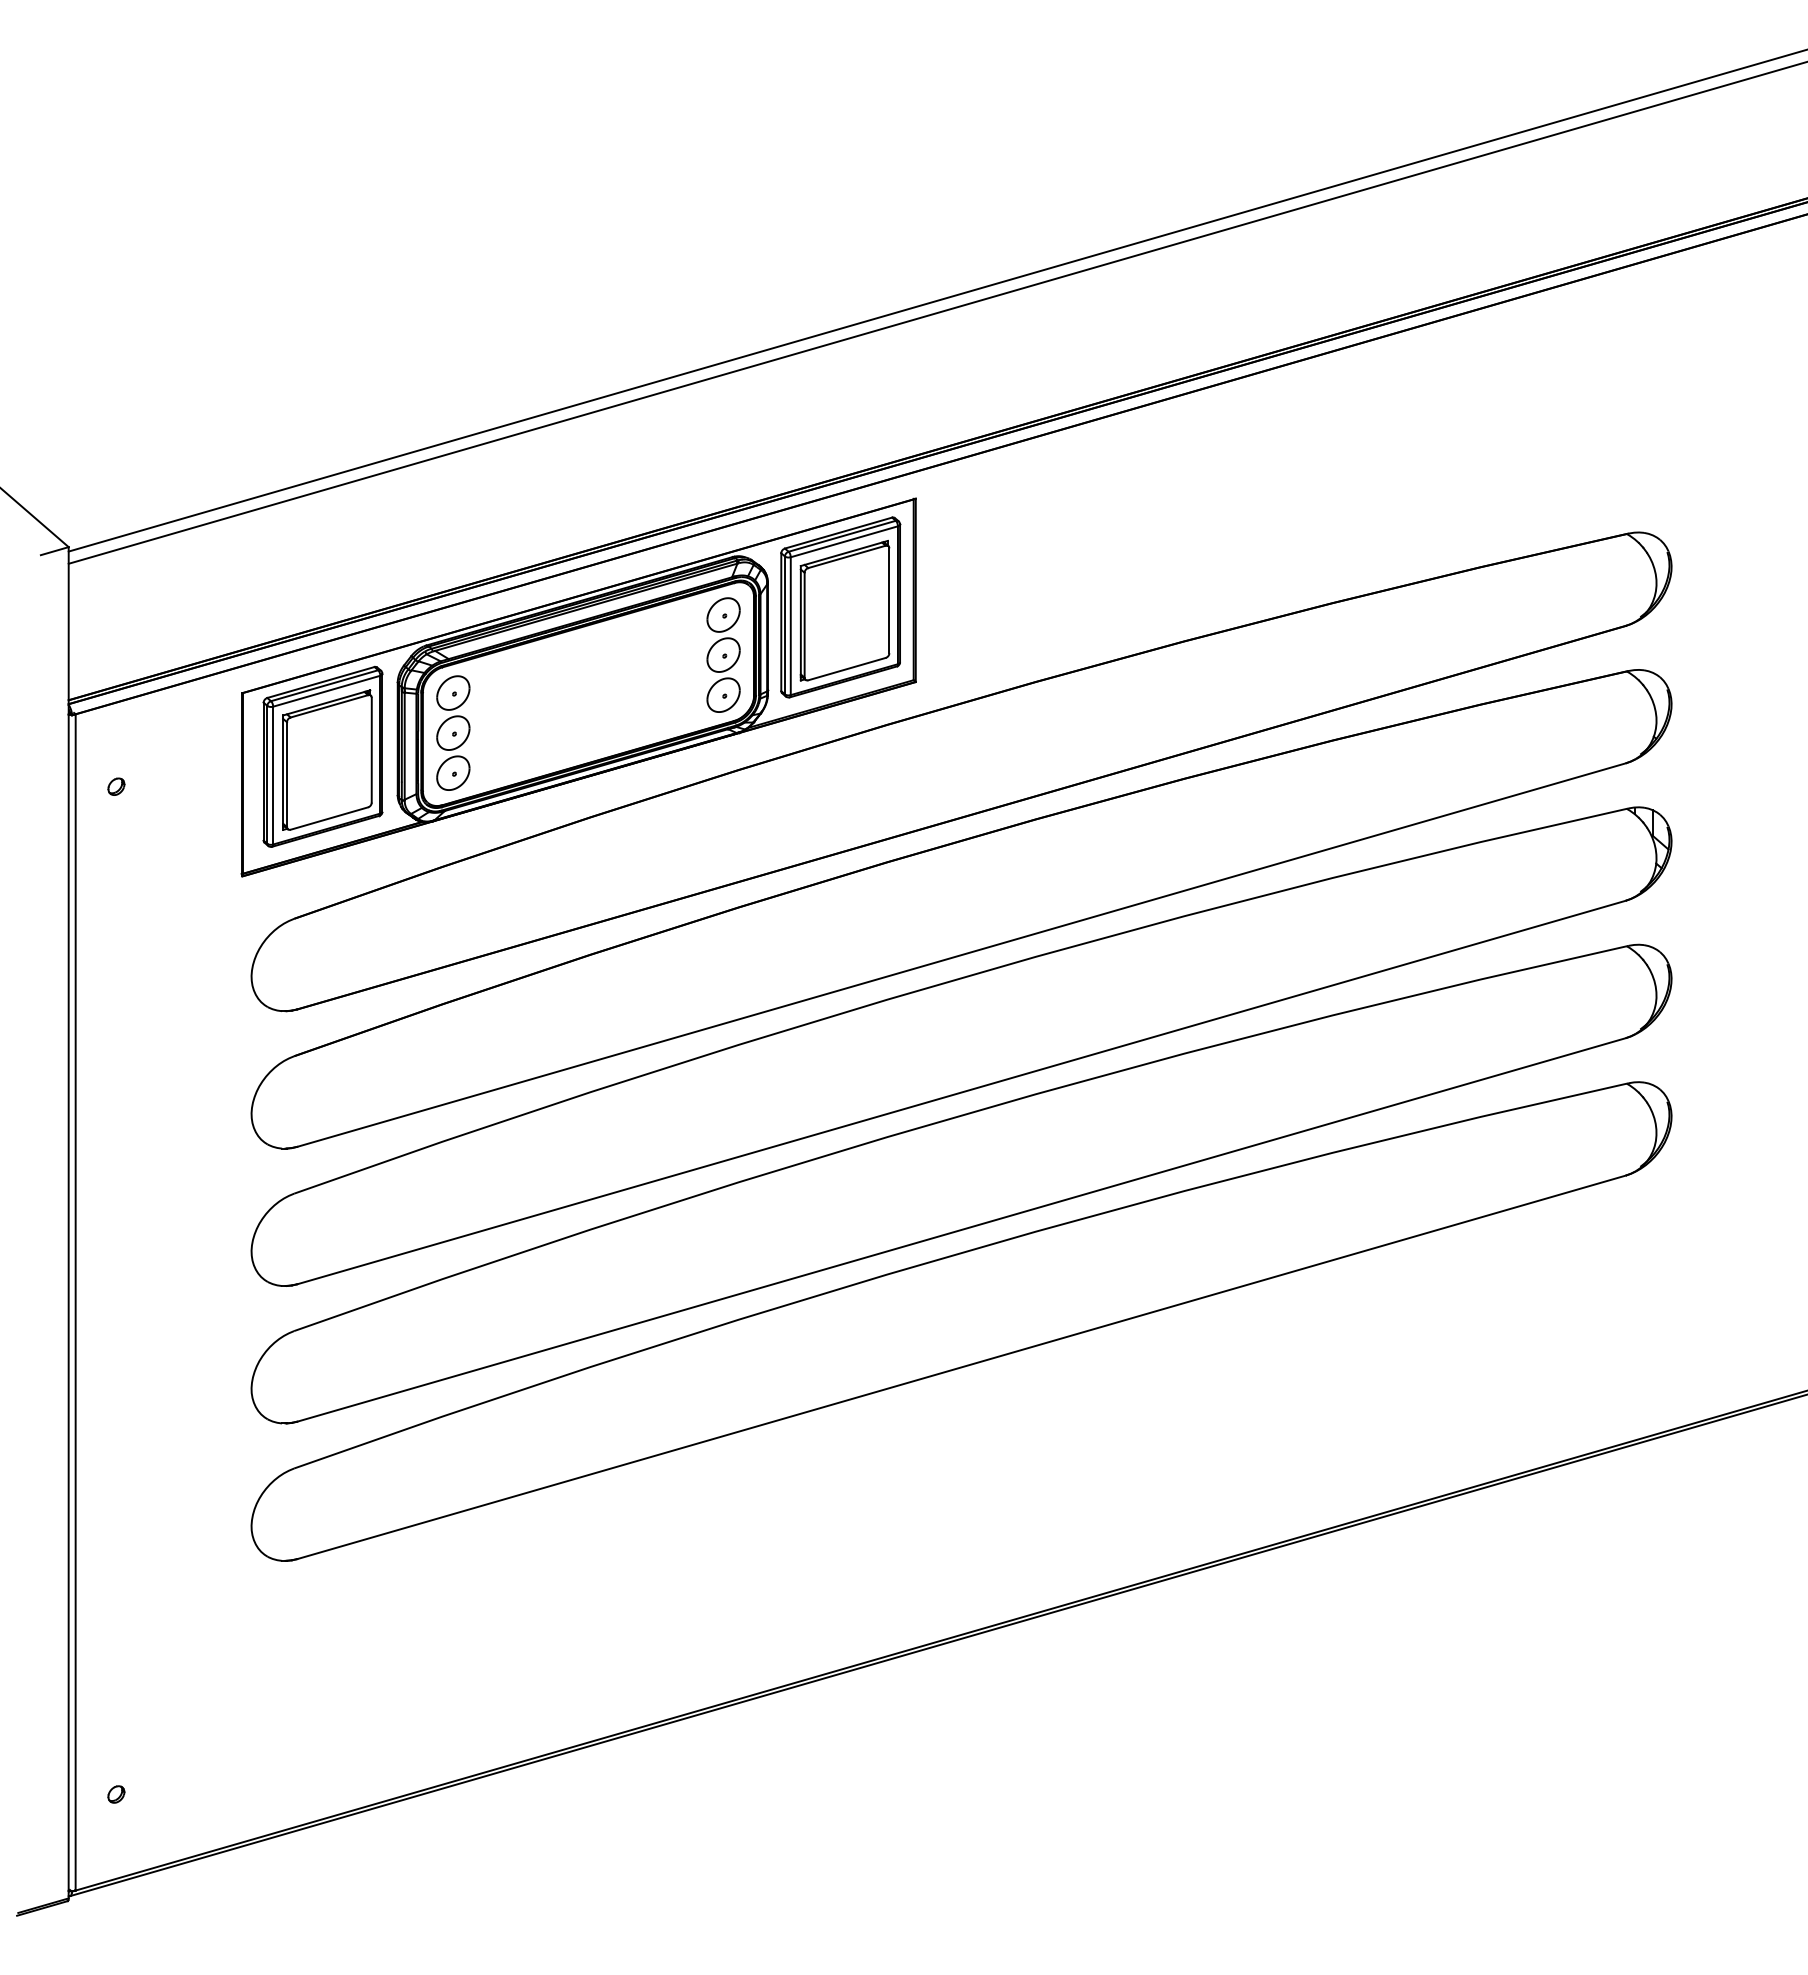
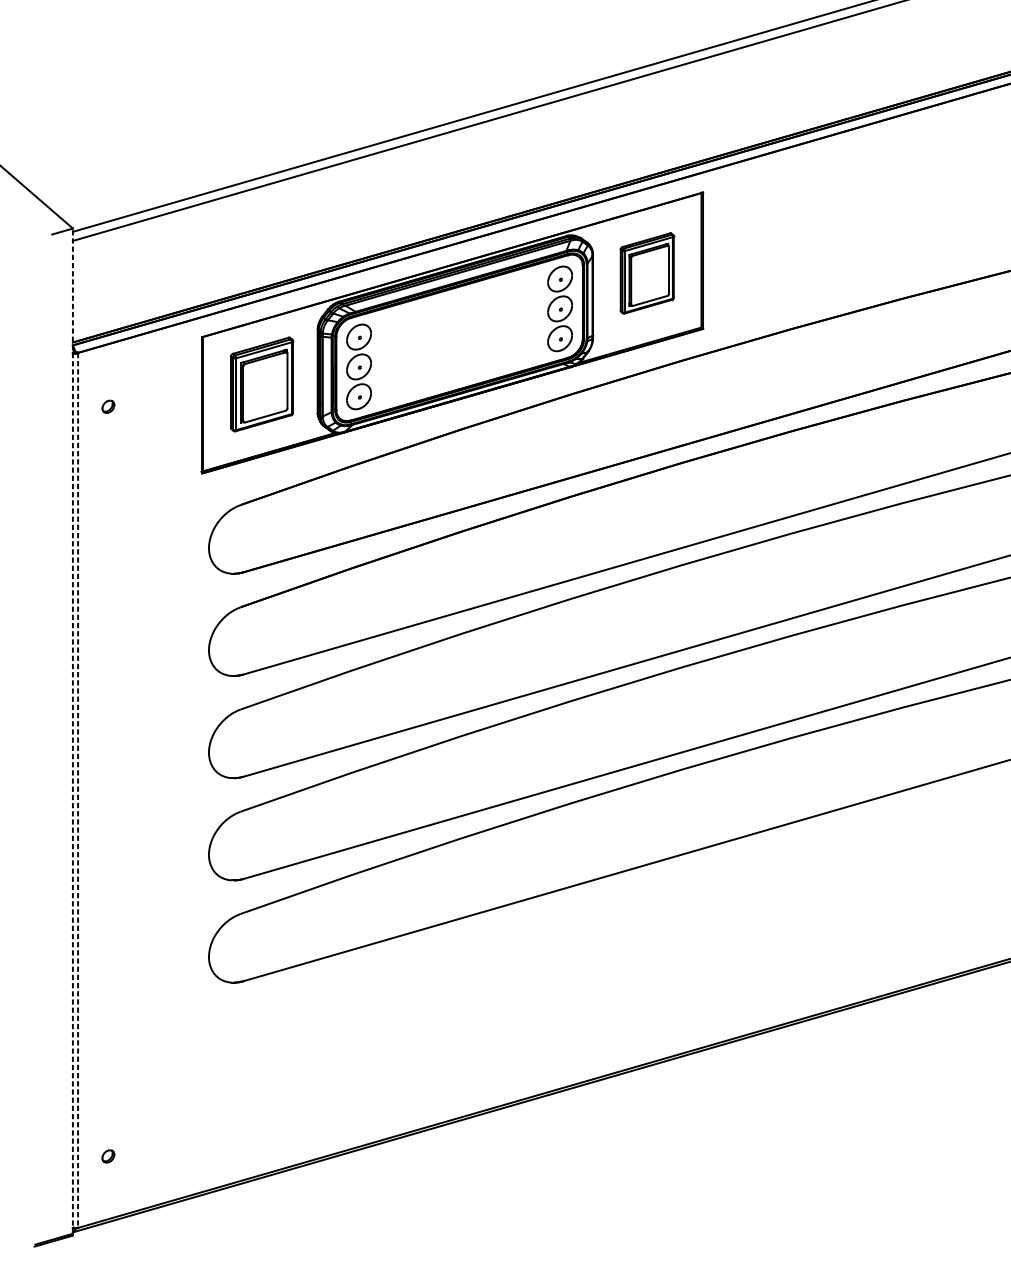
part: (840, 607) -> (647, 273), size x0.6
part: (322, 756) -> (261, 384), size x0.7
line: (68, 1222) -> (72, 730), solid -> dashed
line: (75, 1302) -> (77, 790), solid -> dashed

